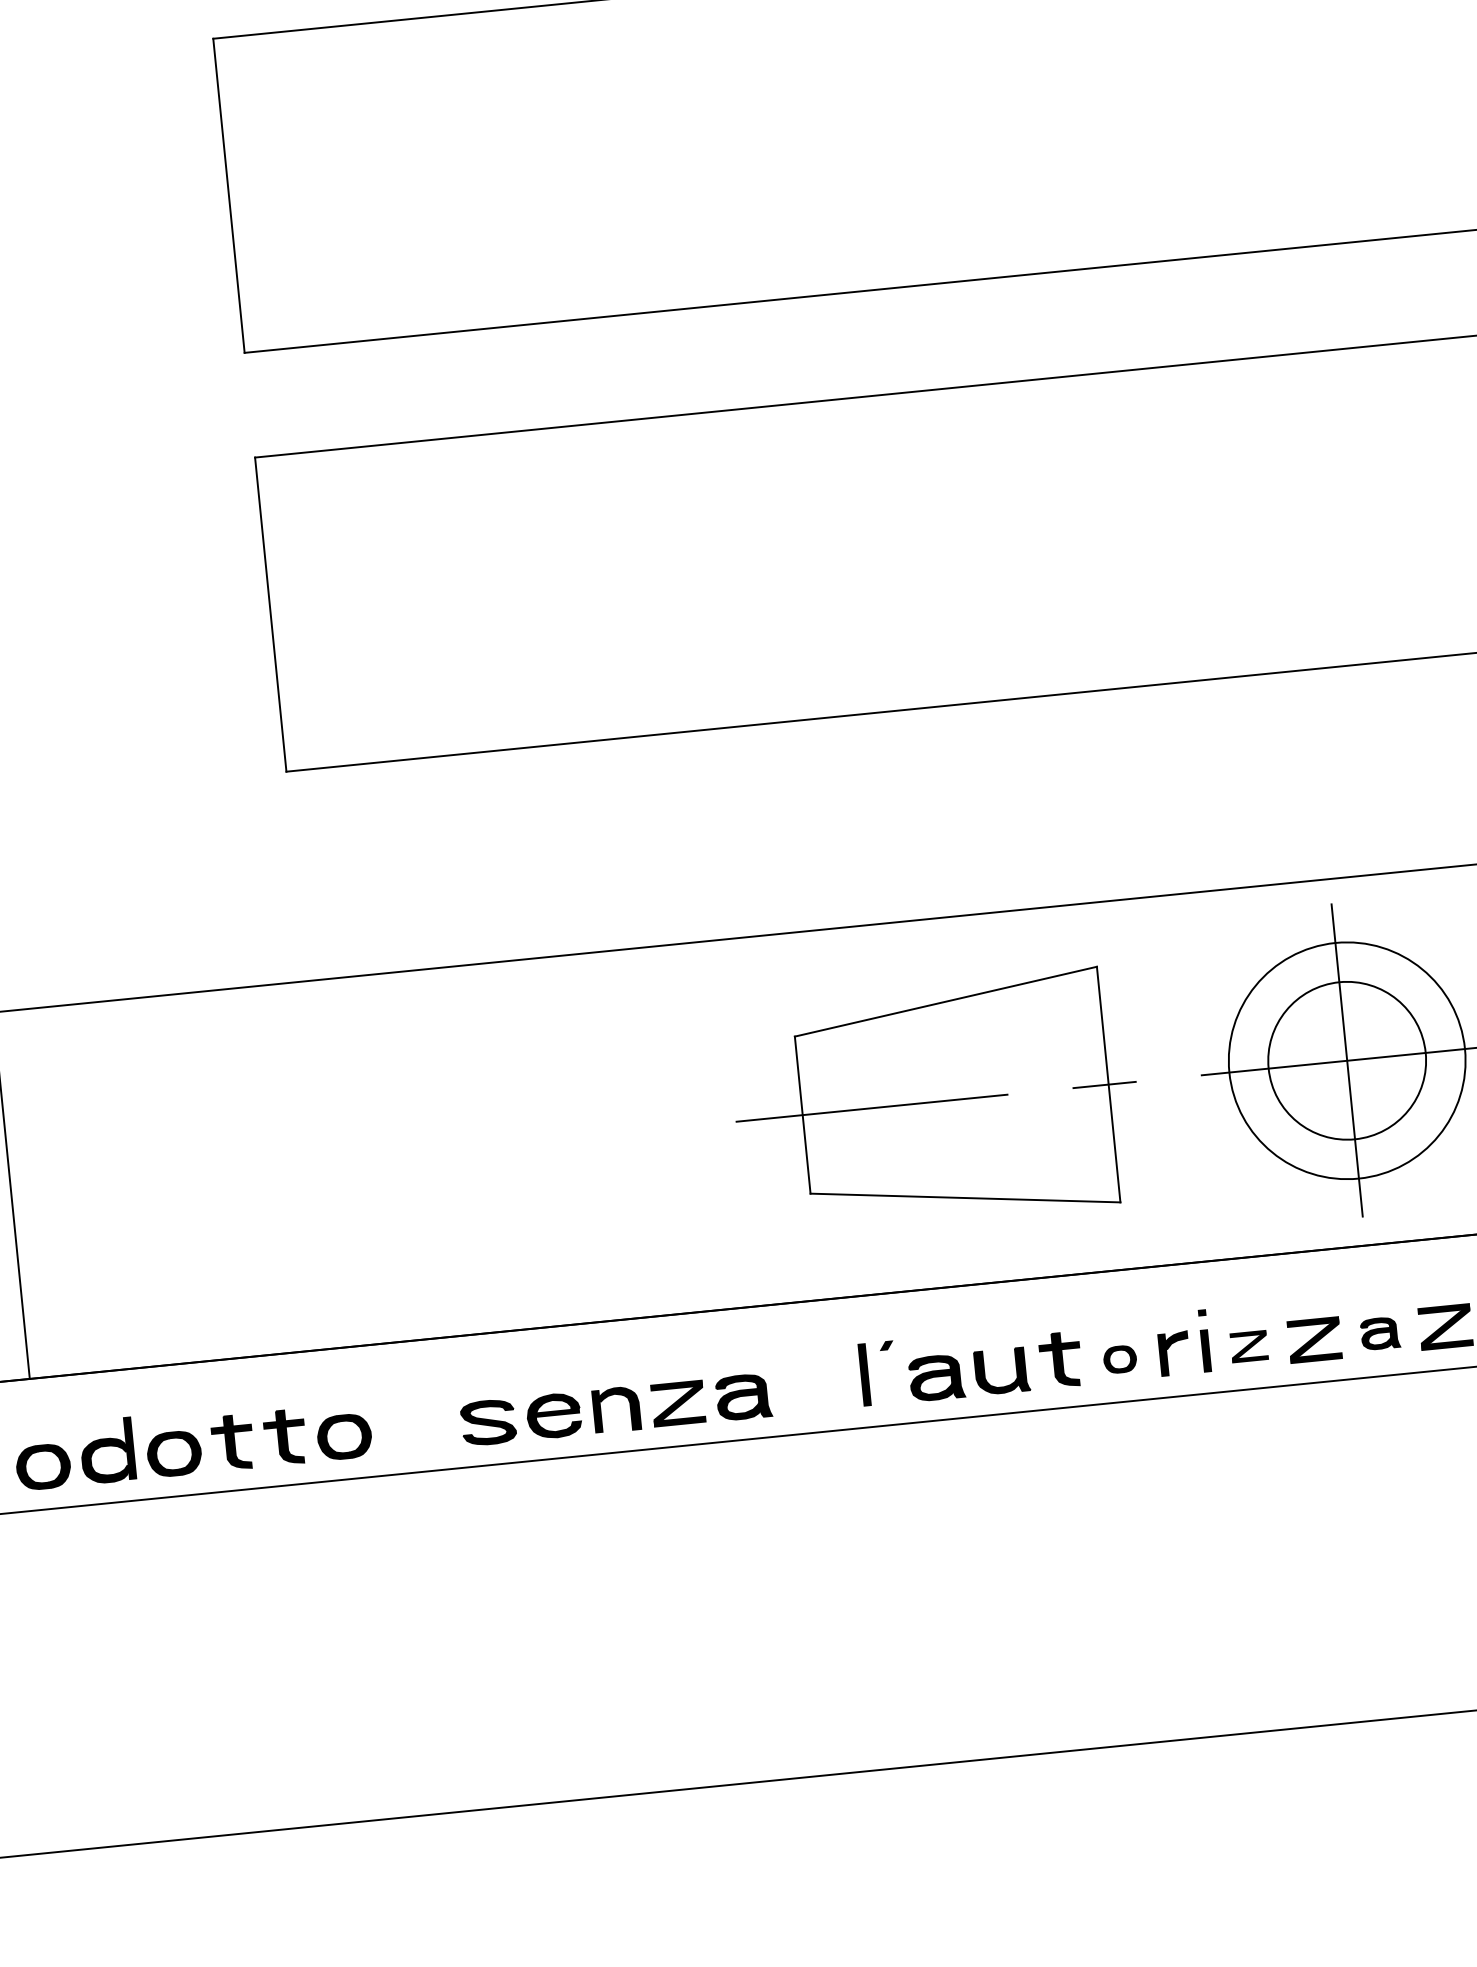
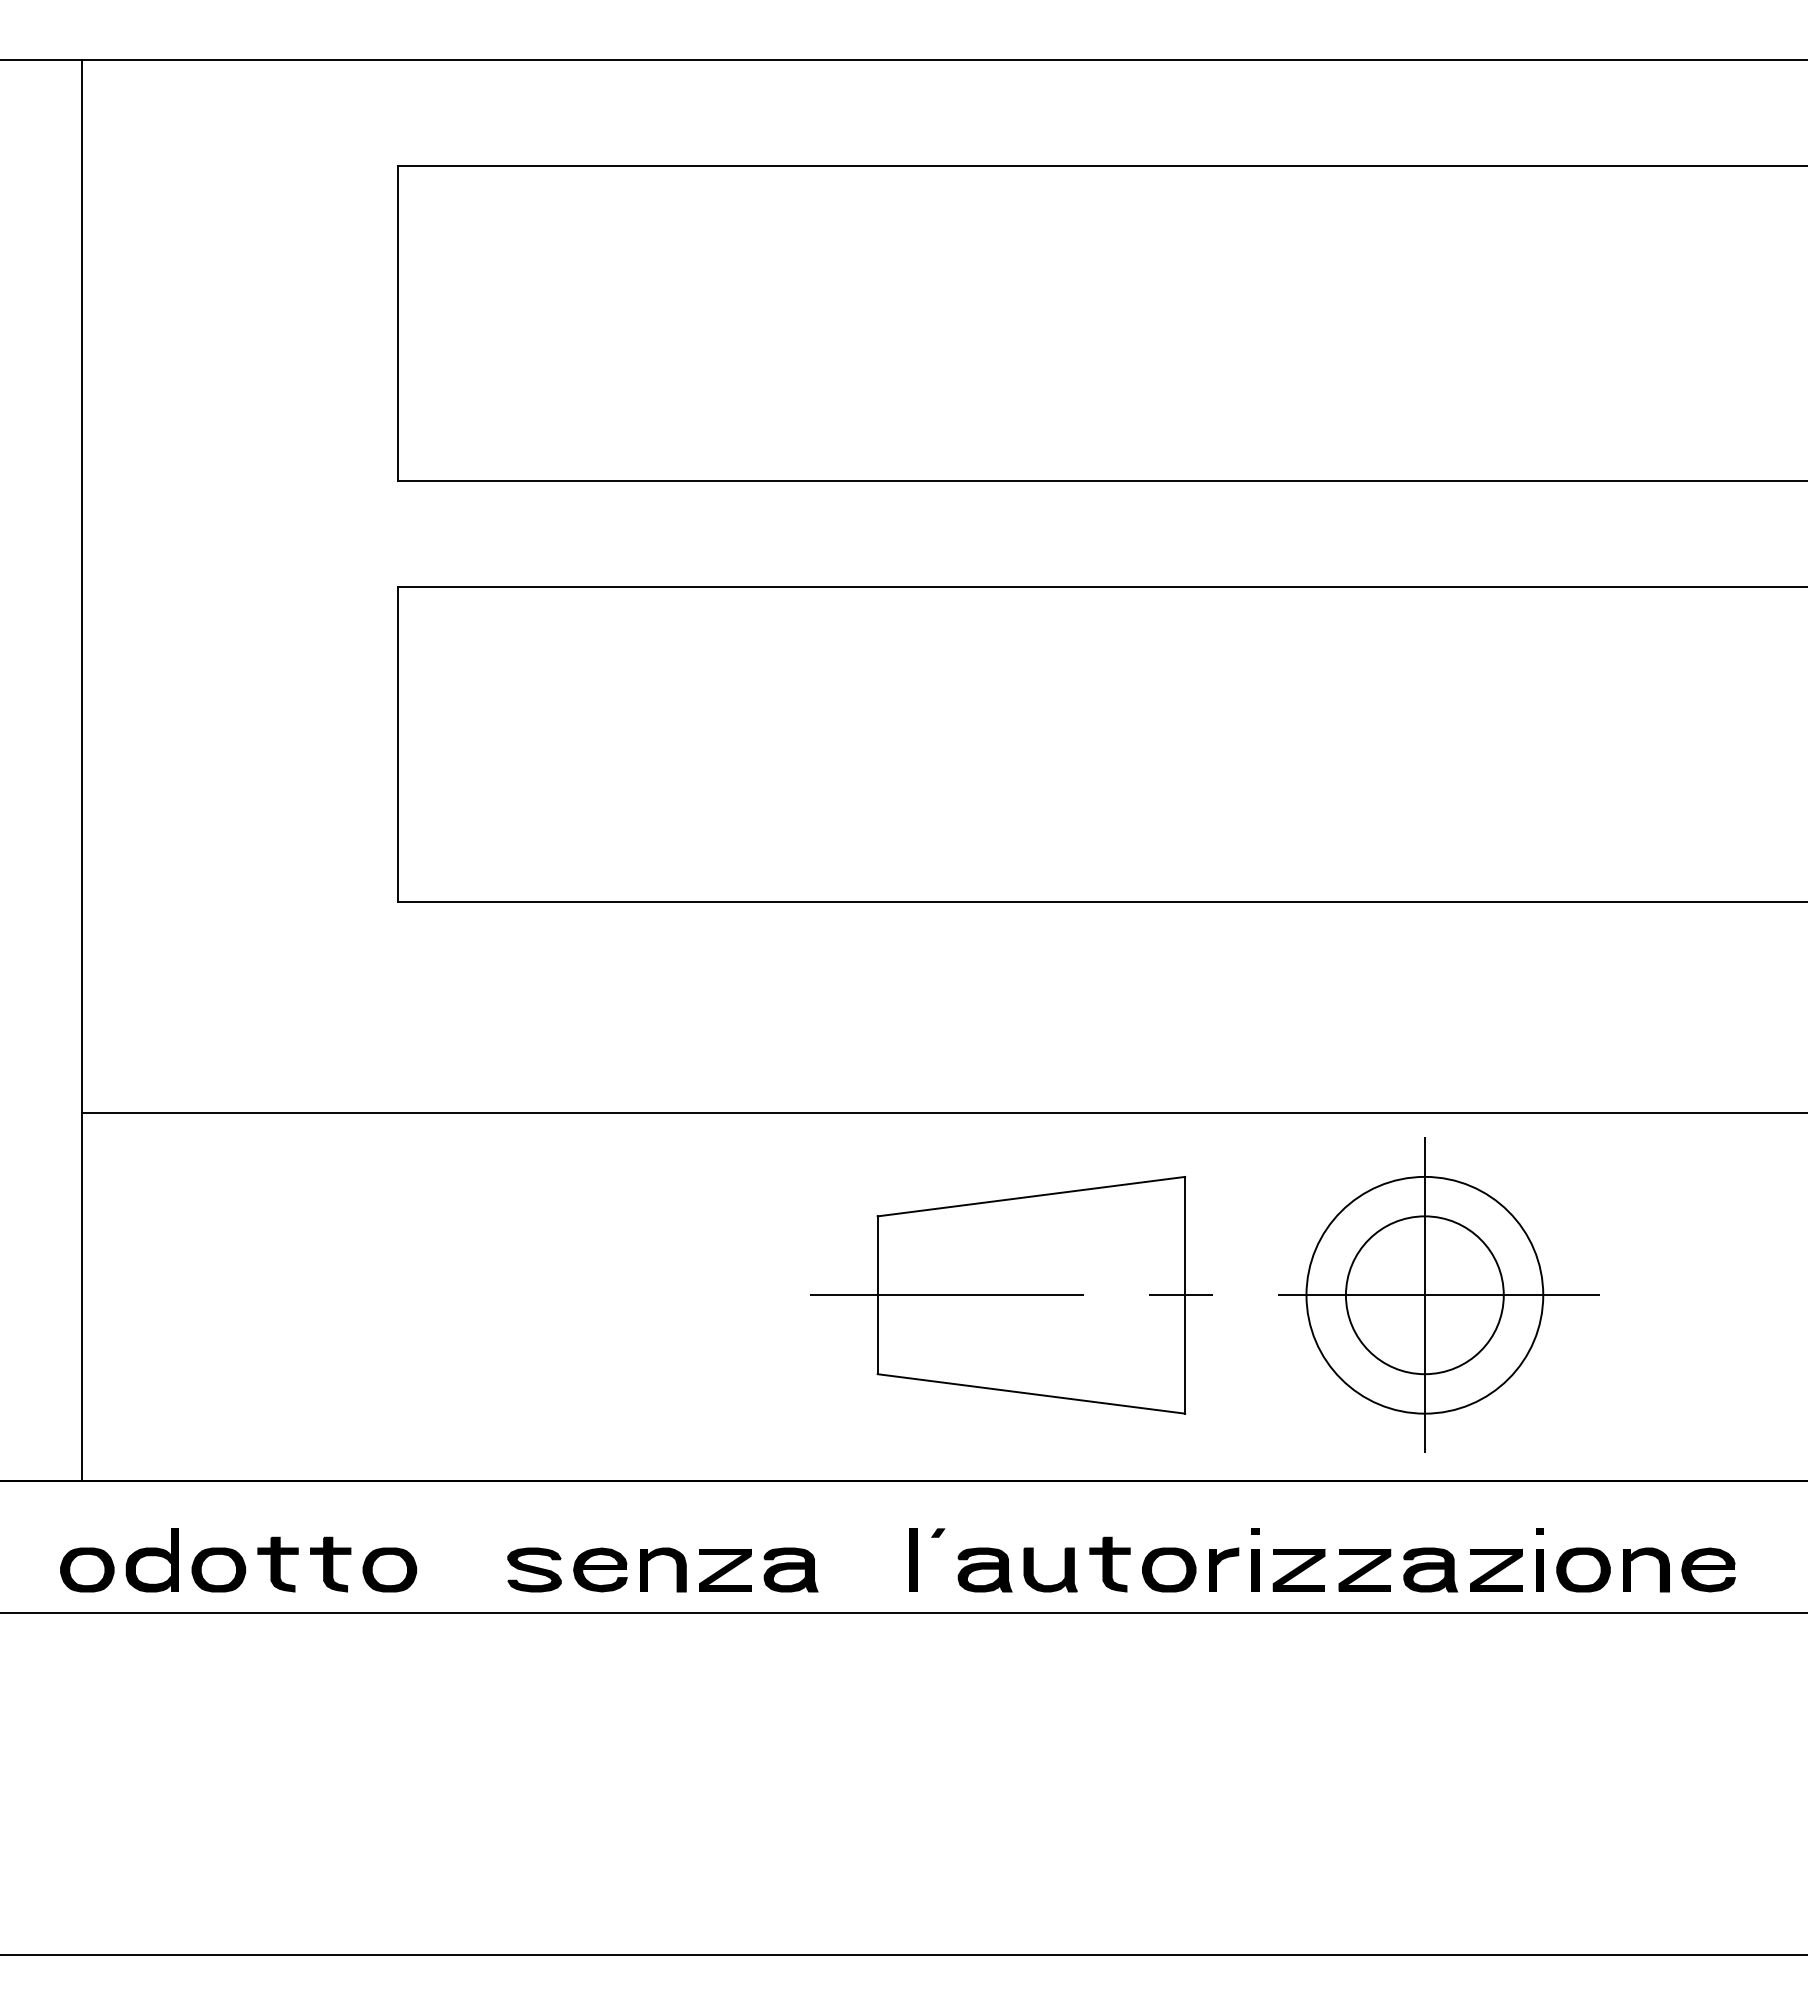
part: (1380, 1333) -> (1430, 1569), size x1.43
part: (1248, 1346) -> (1298, 1569), size x1.43
part: (1120, 1359) -> (1169, 1569), size x1.67

